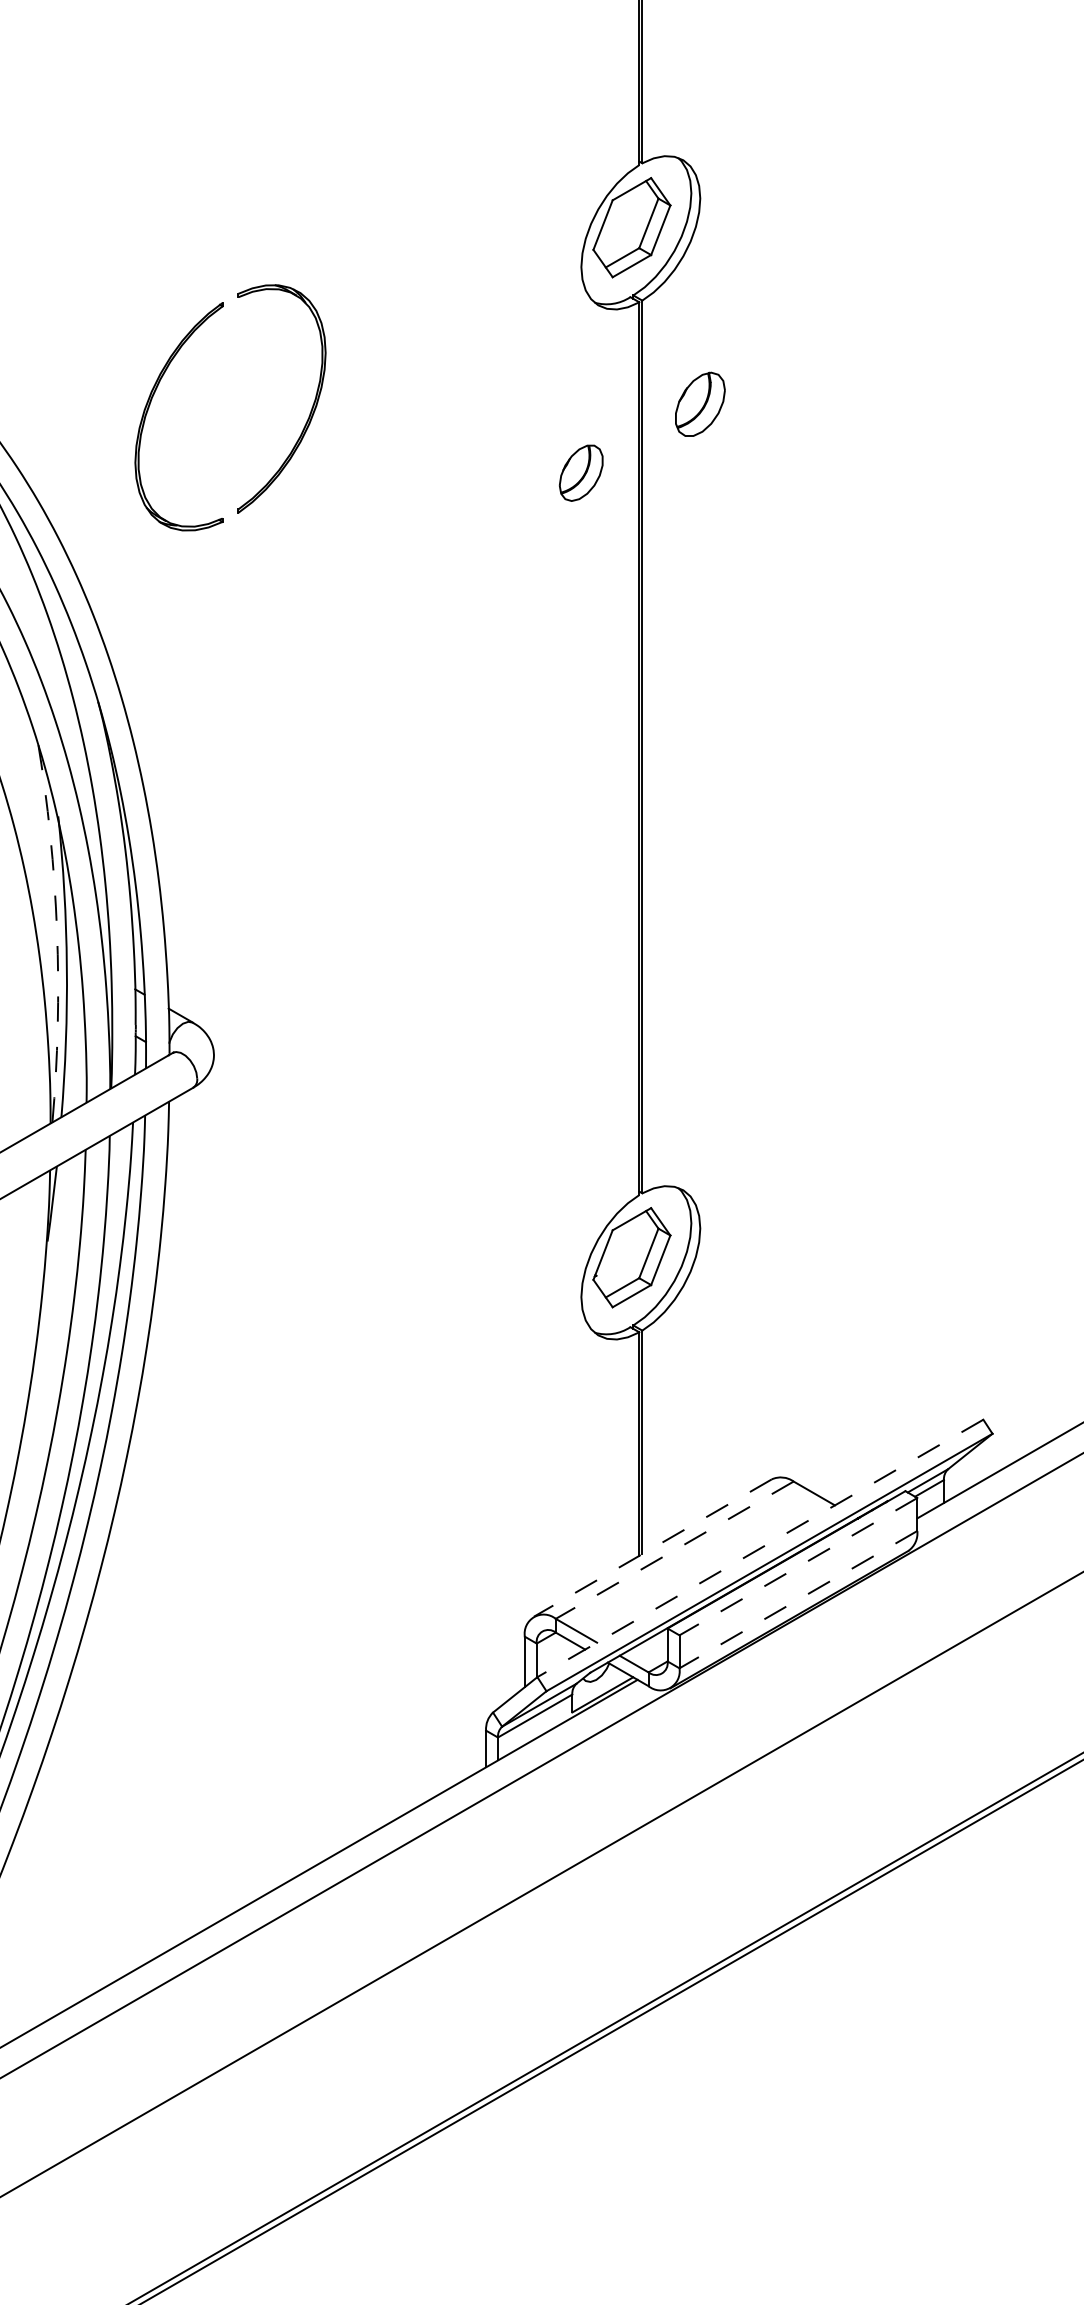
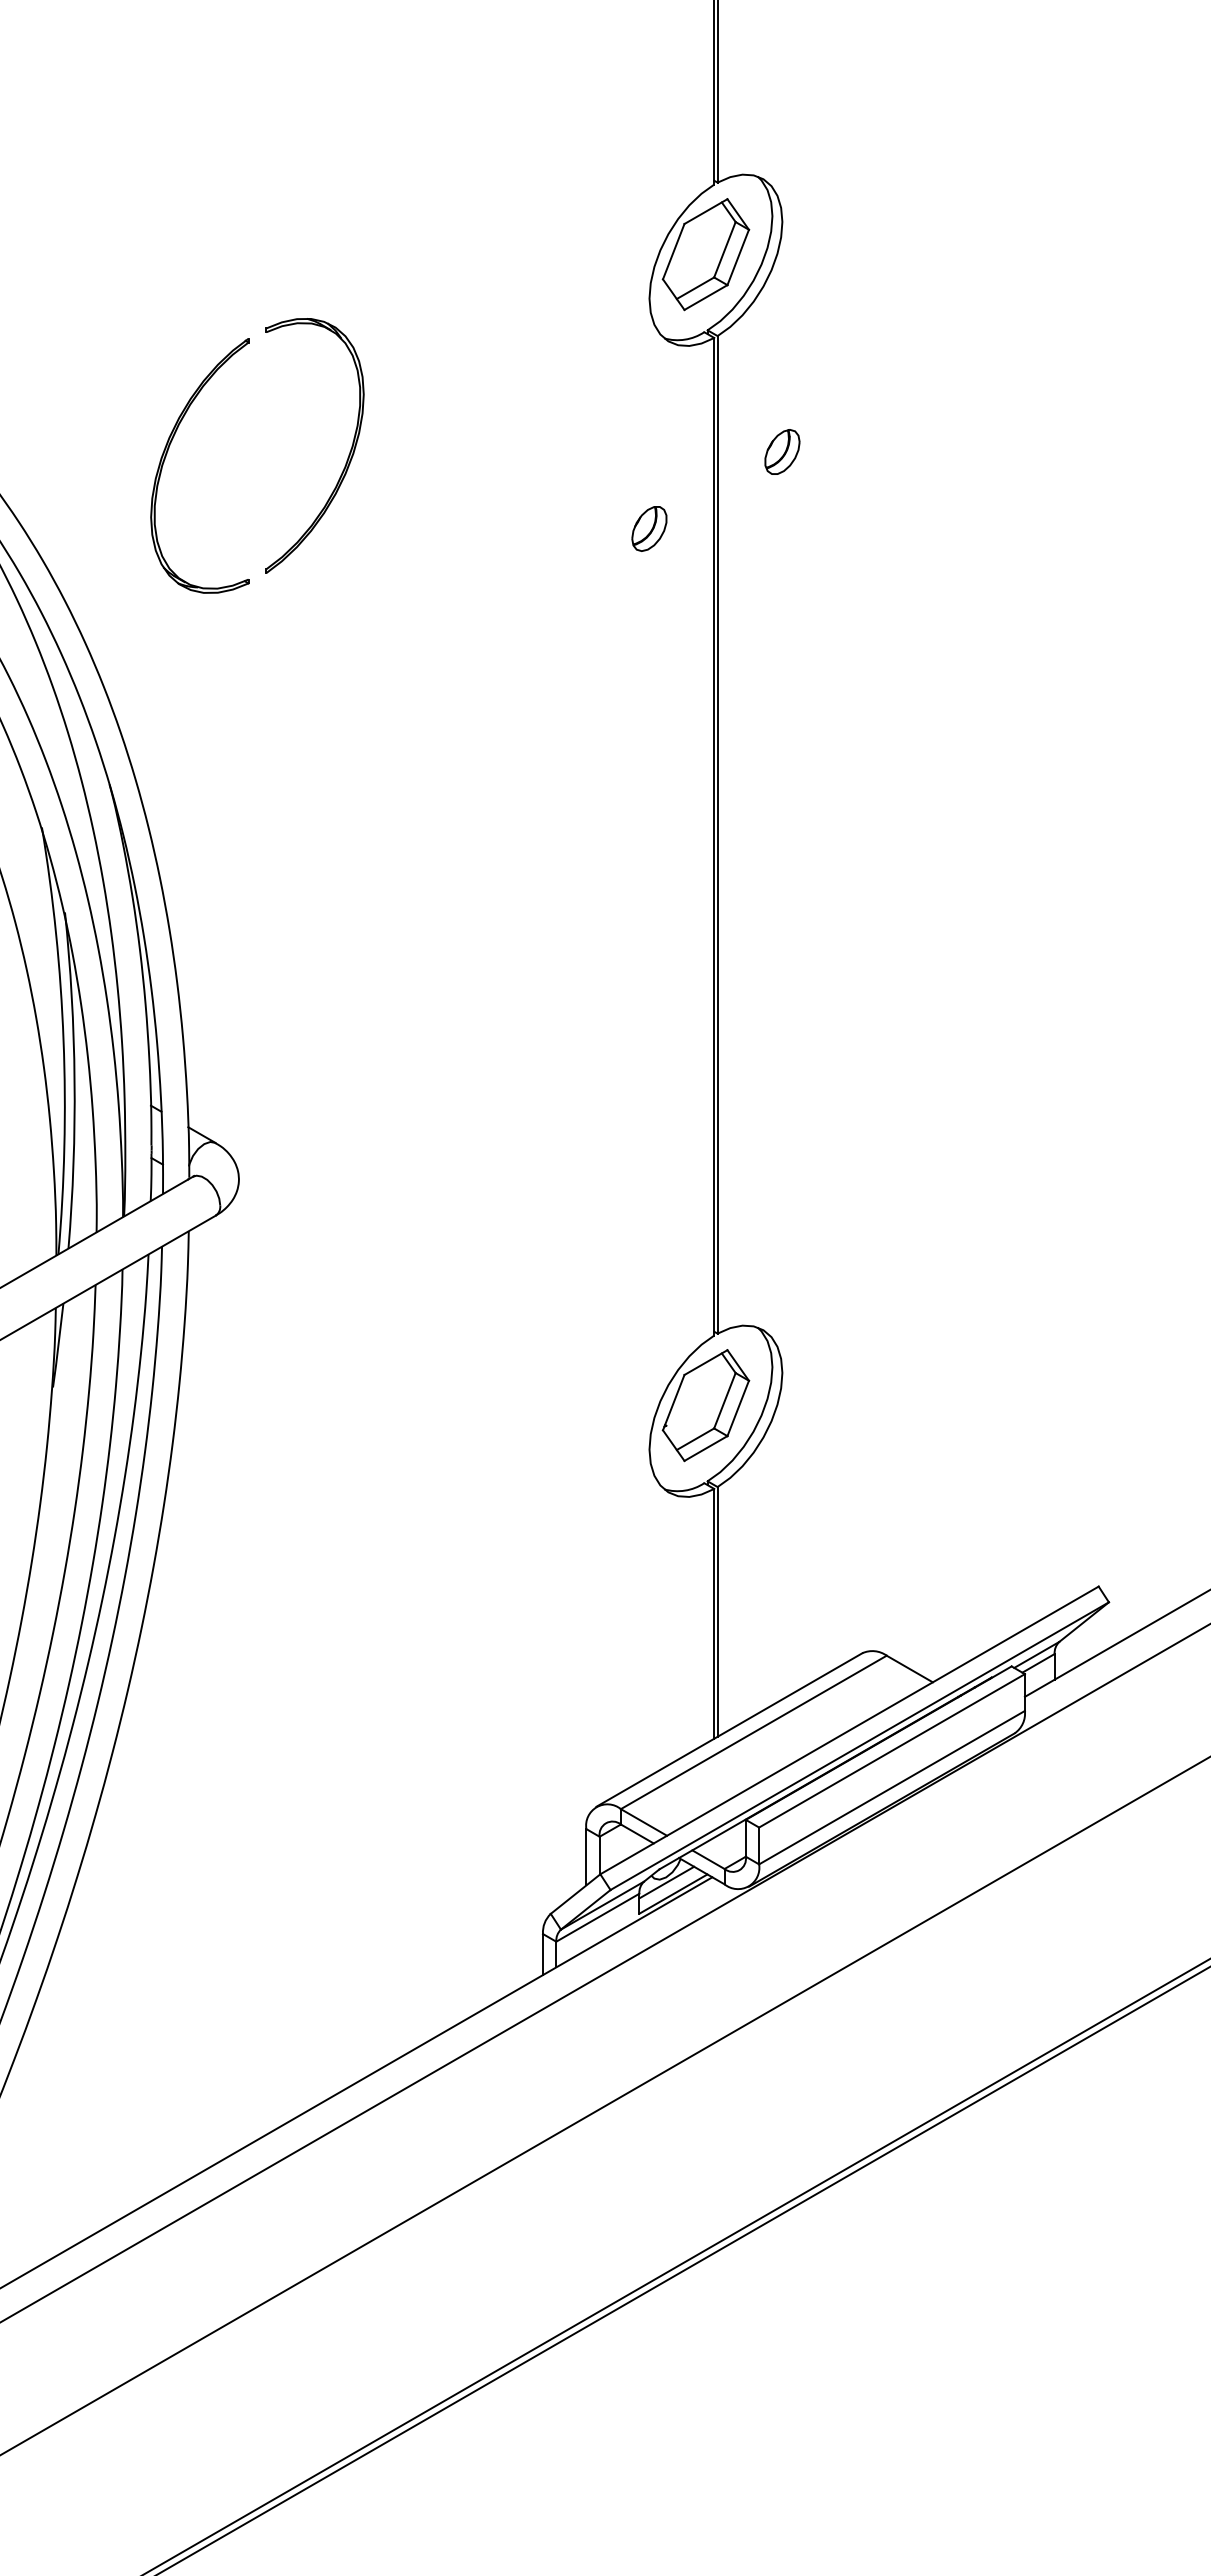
part: (700, 403) -> (782, 451), size x0.62
part: (581, 472) -> (649, 528), size x0.71
arc: (56, 931) -> (63, 1040), dashed -> solid
line: (652, 1548) -> (728, 1730), dashed -> solid
line: (760, 1548) -> (849, 1730), dashed -> solid
line: (674, 1550) -> (753, 1732), dashed -> solid
line: (797, 1567) -> (891, 1751), dashed -> solid
line: (797, 1599) -> (891, 1787), dashed -> solid
line: (596, 1684) -> (666, 1882), added

